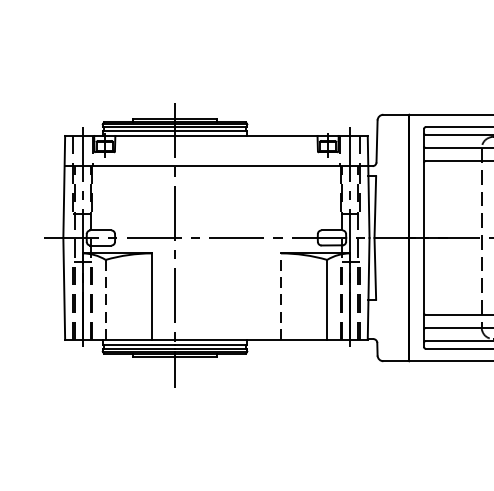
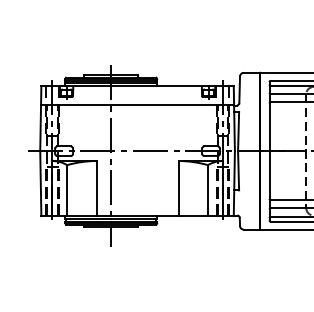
line: (280, 296) -> (178, 188), dashed -> solid
line: (106, 299) -> (67, 190), dashed -> solid

